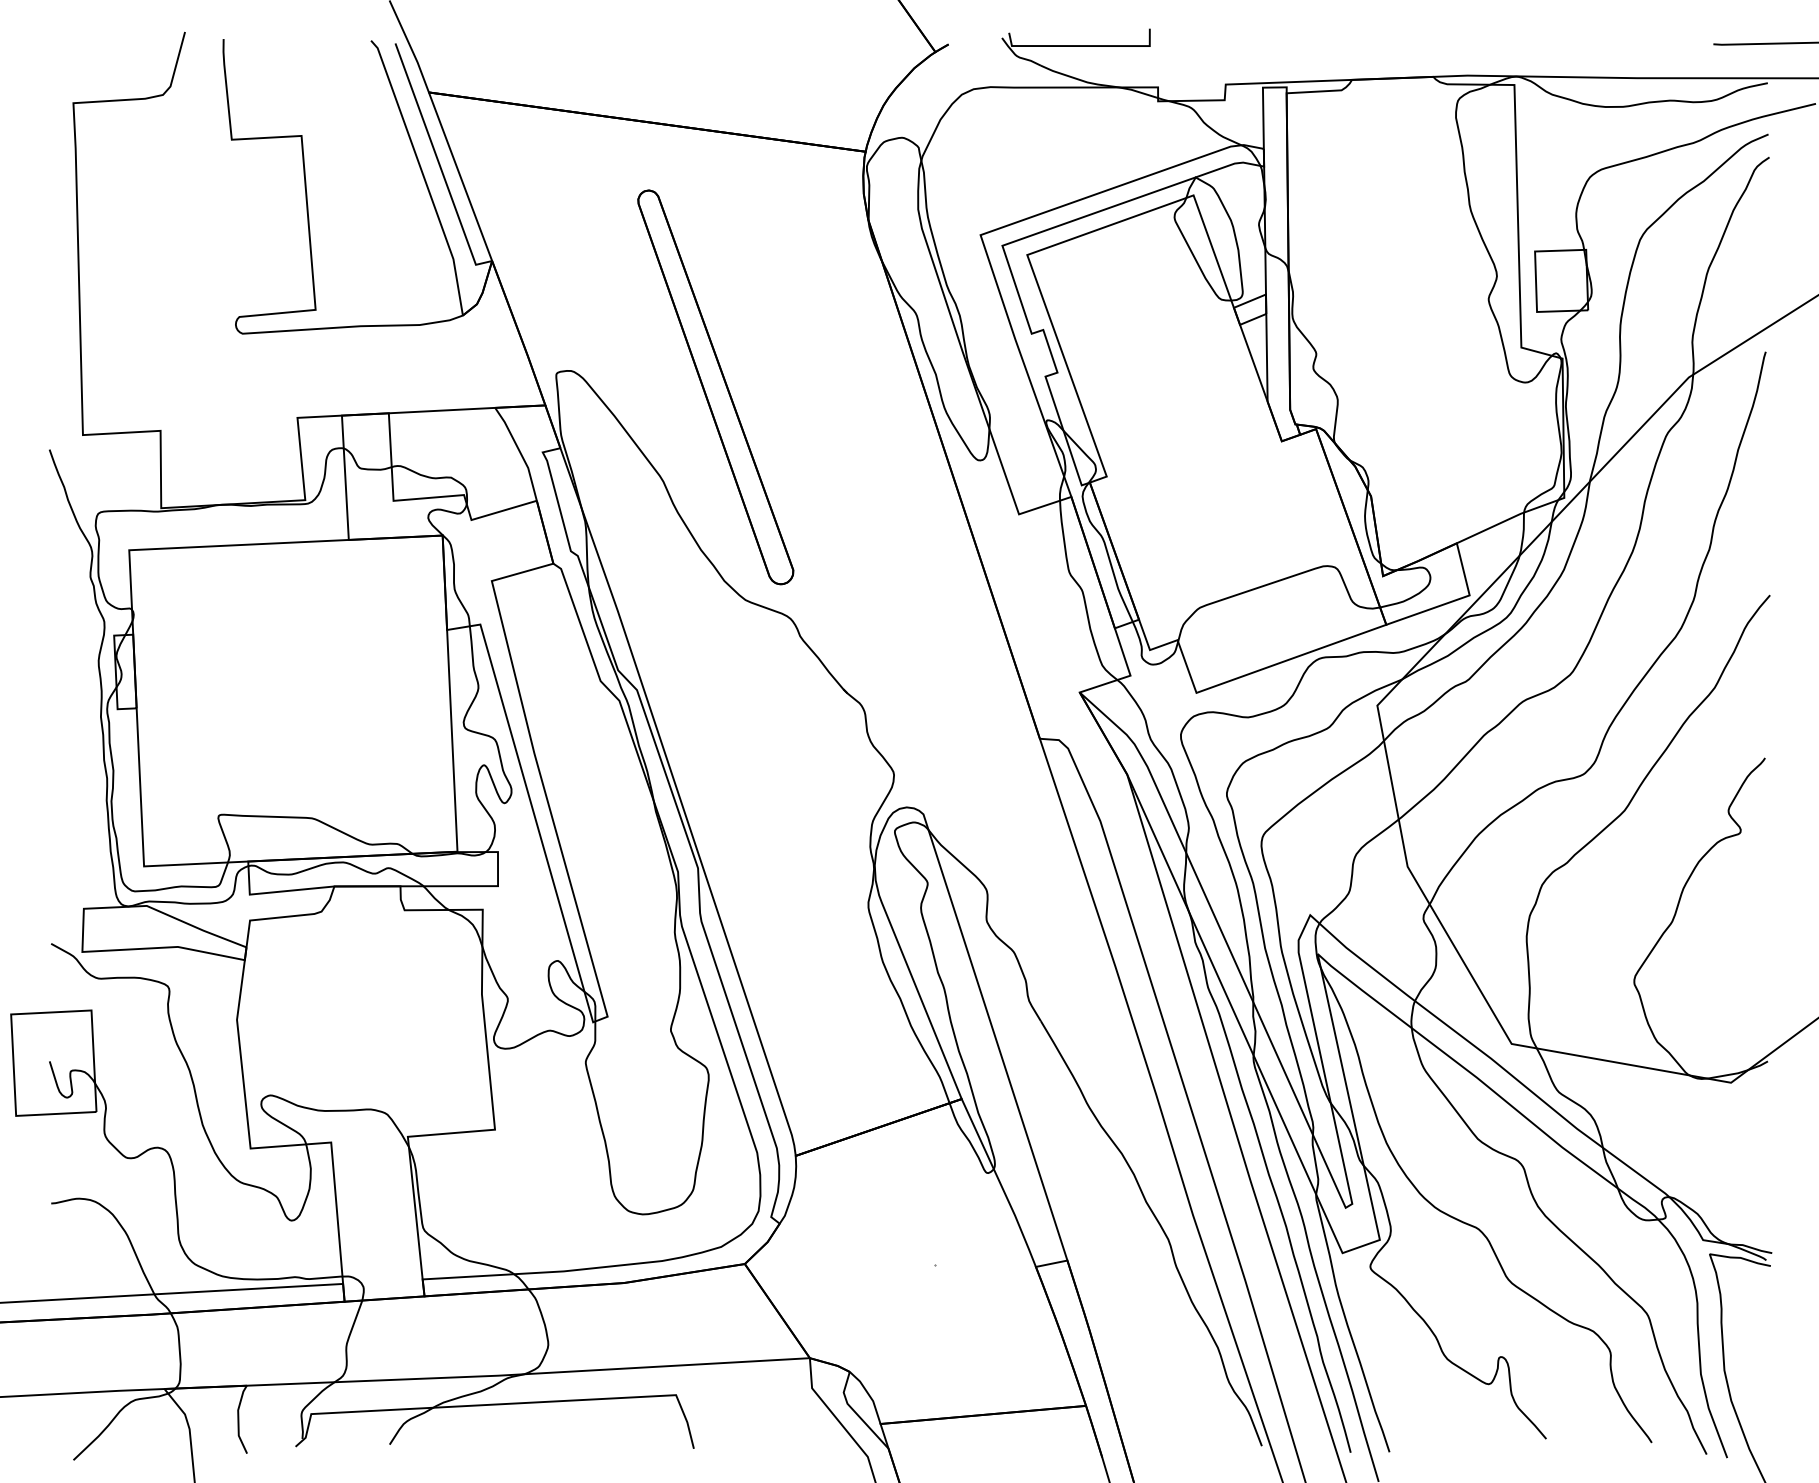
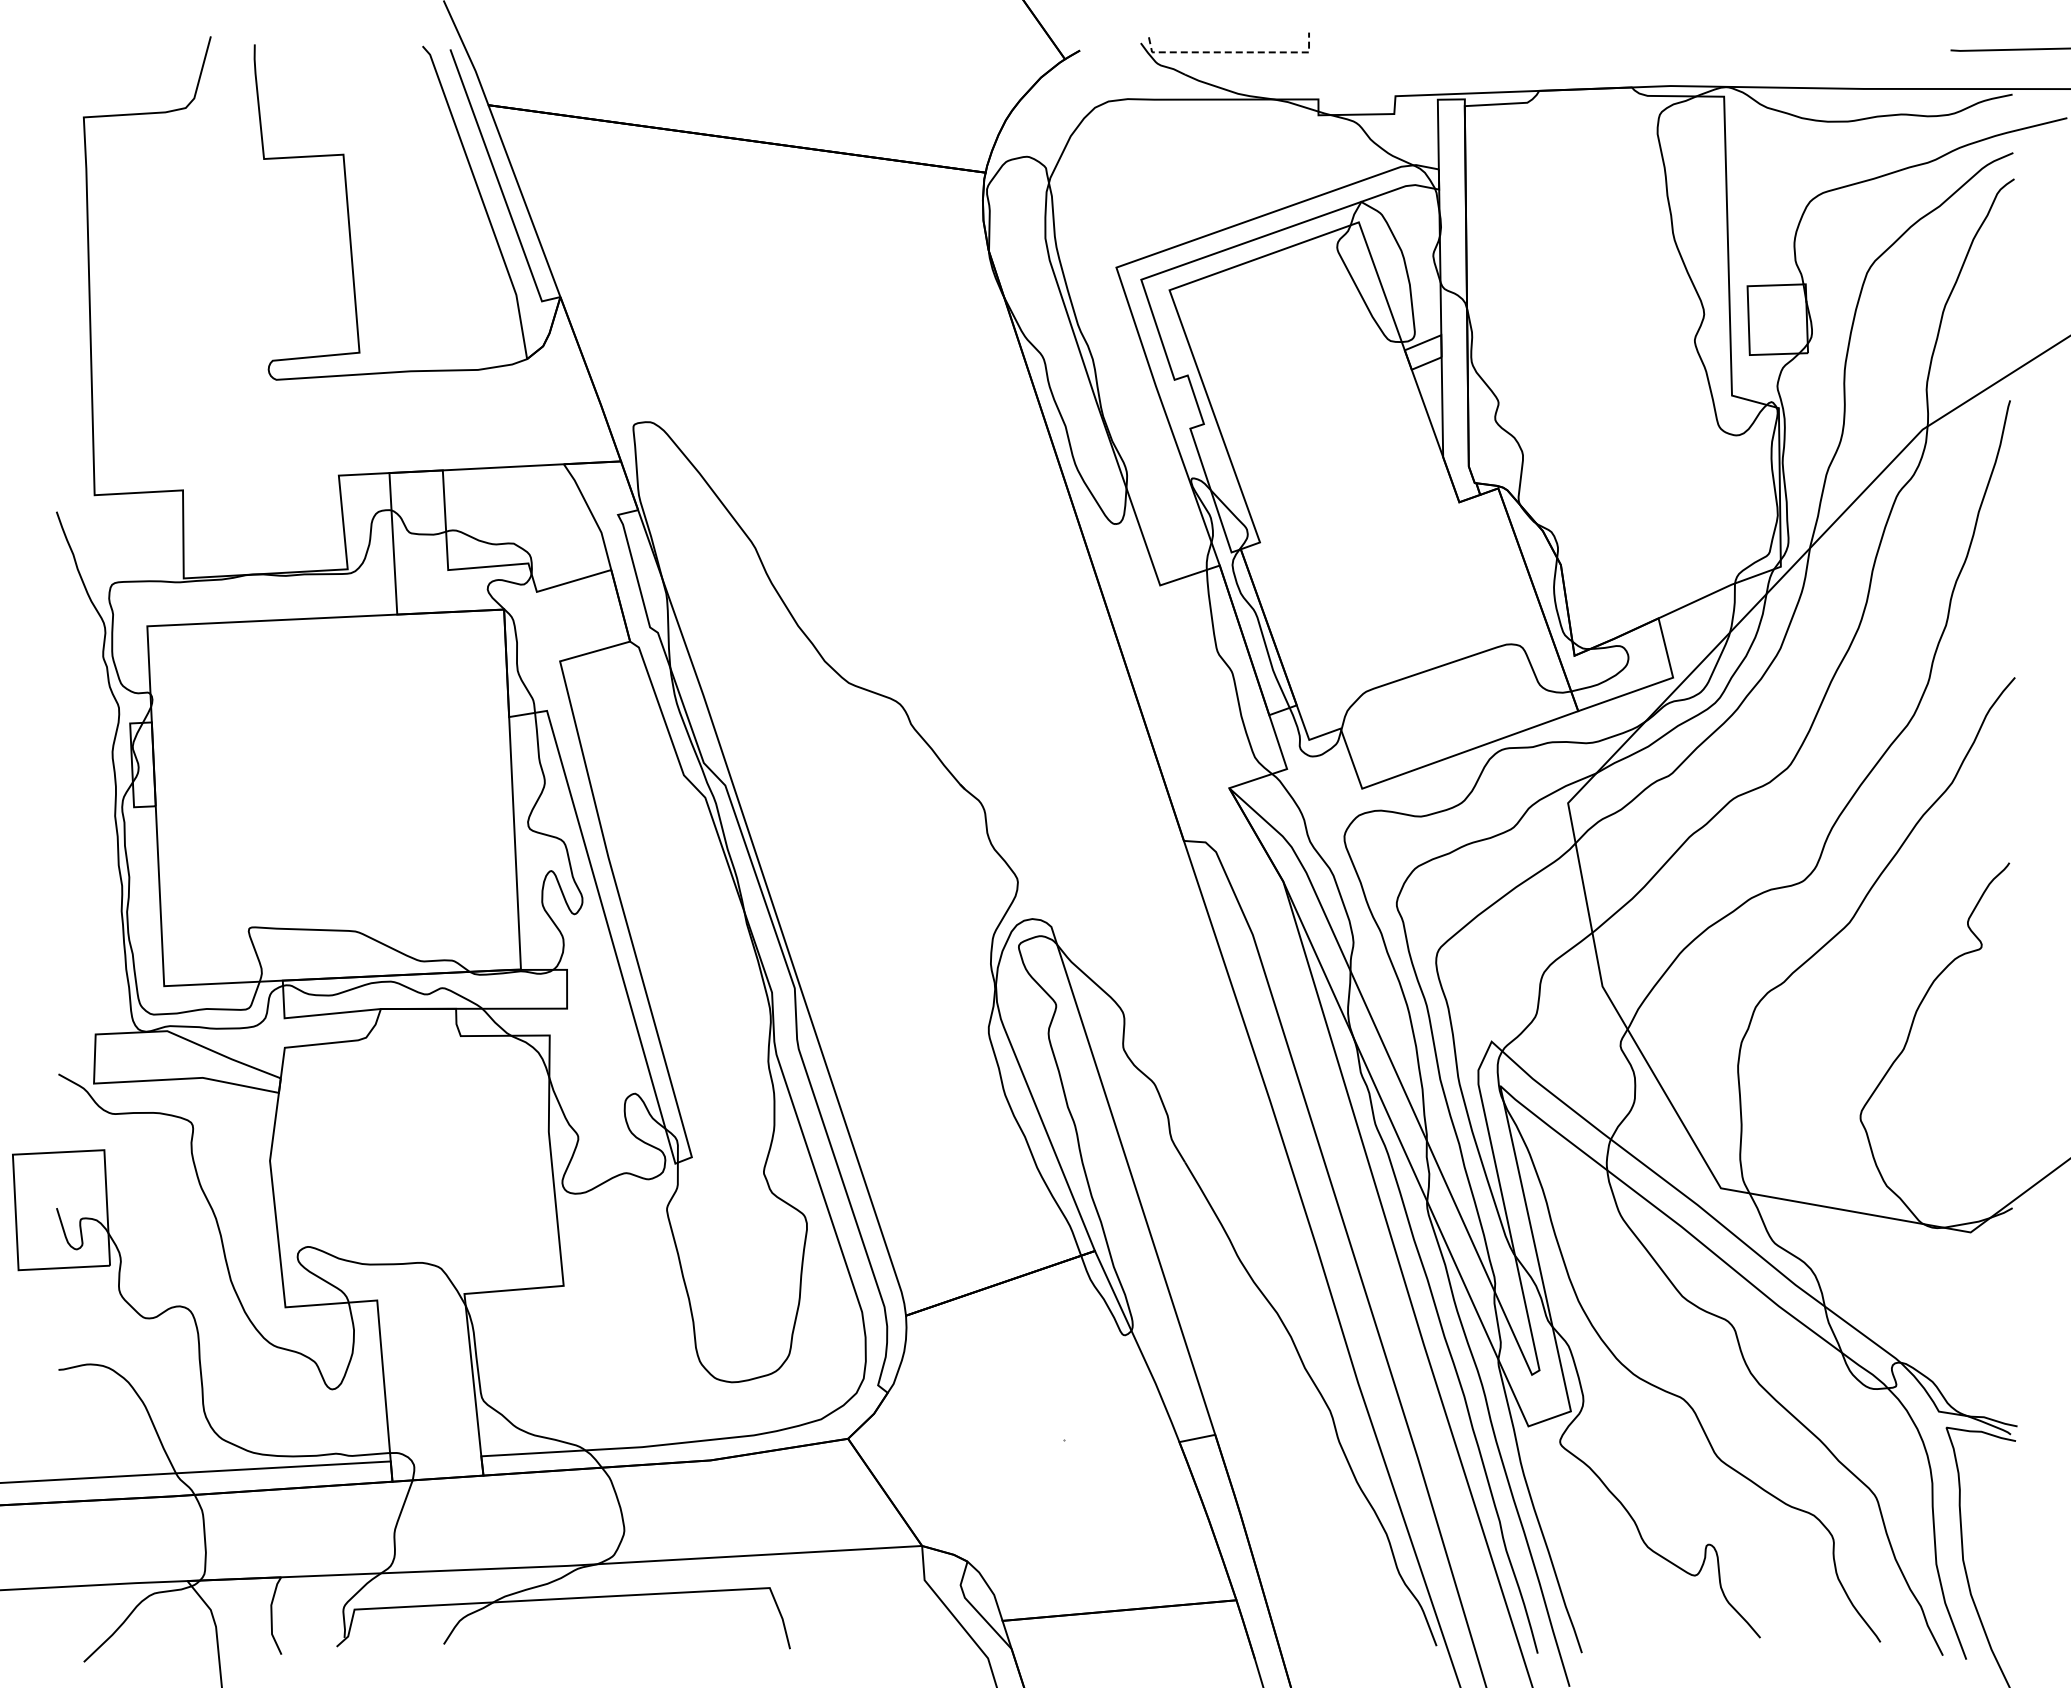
line: (1083, 46) -> (1233, 52), solid -> dashed
part: (715, 387) -> (814, 440), removed

